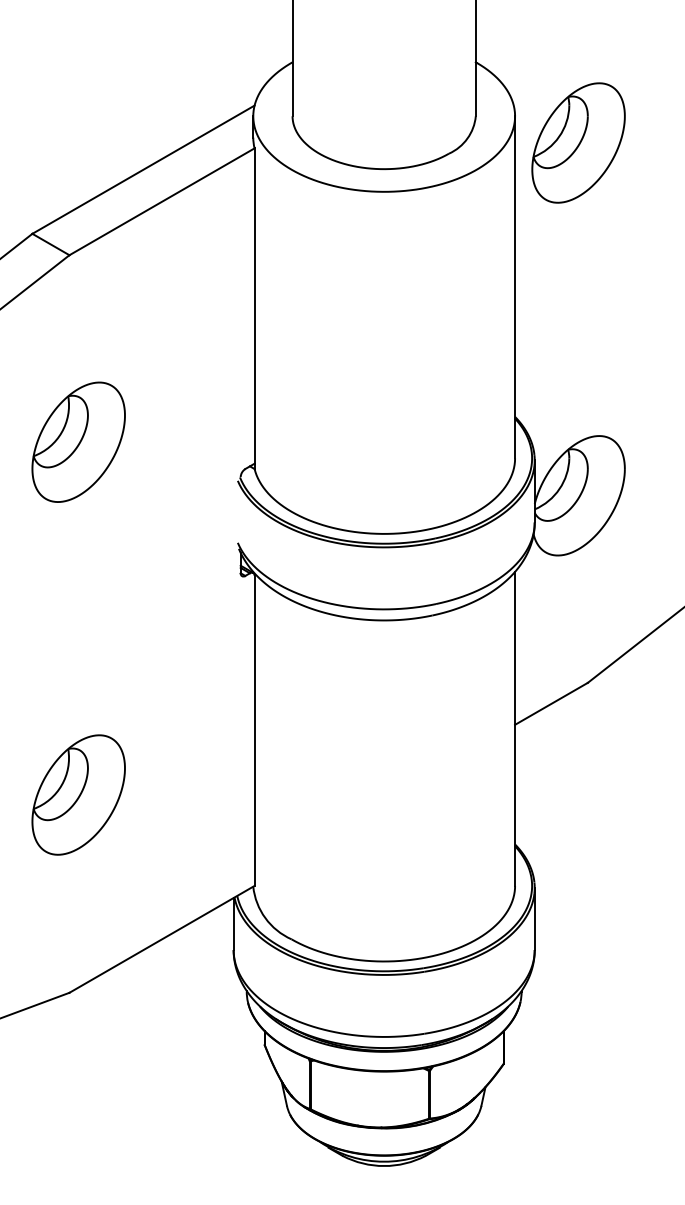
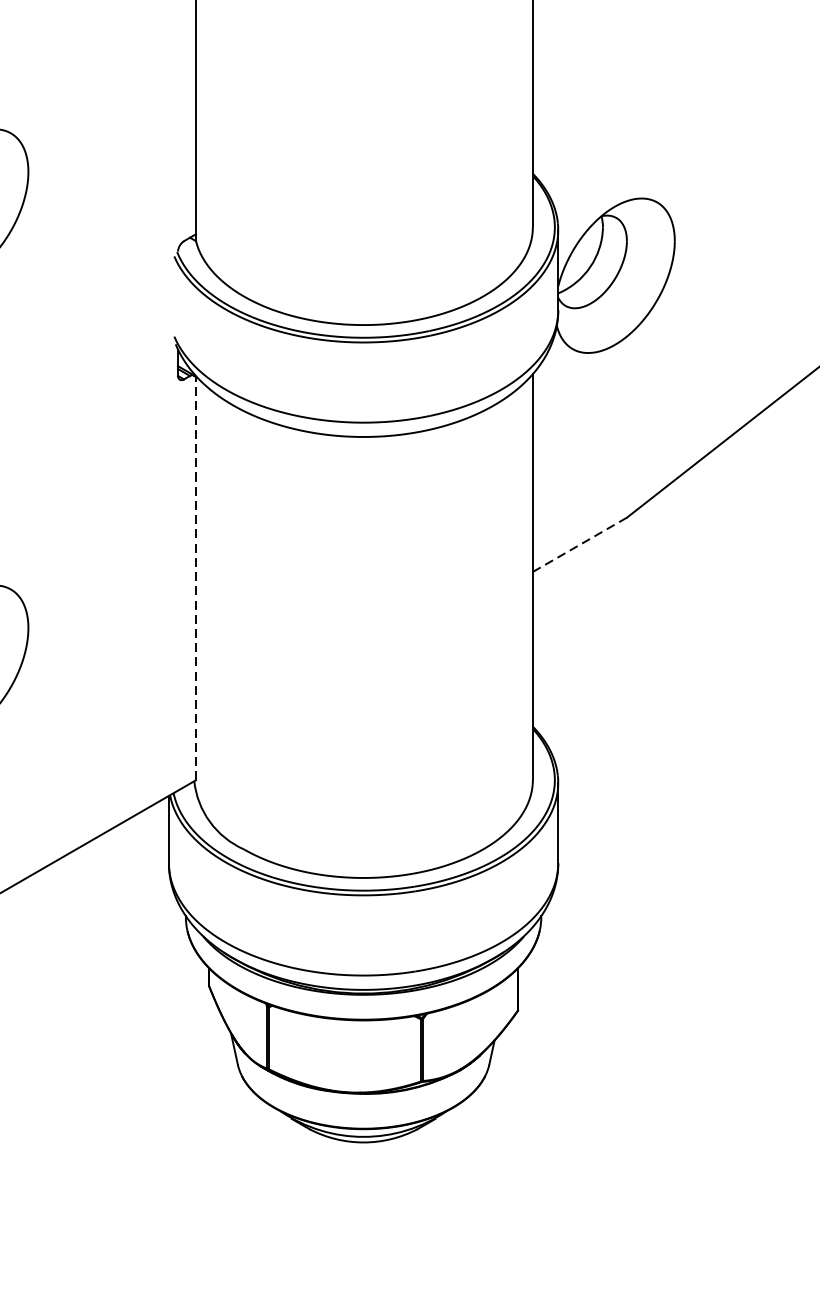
line: (551, 703) -> (579, 544), solid -> dashed
line: (254, 730) -> (195, 579), solid -> dashed

